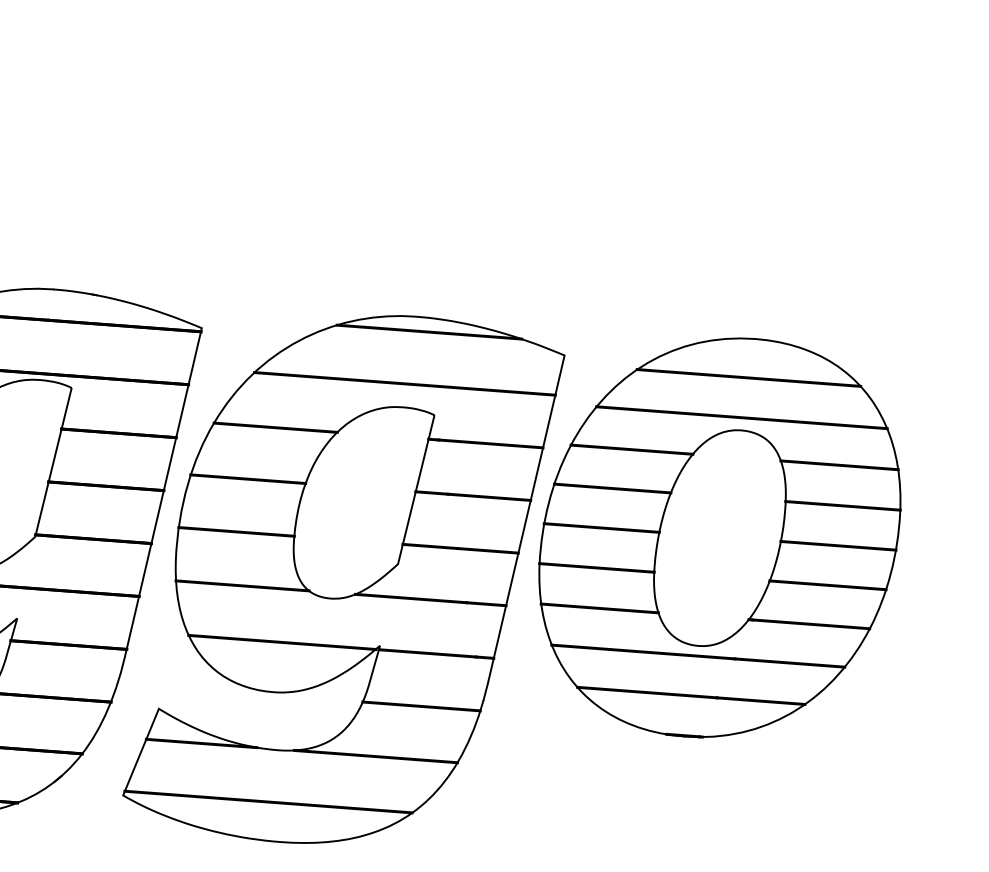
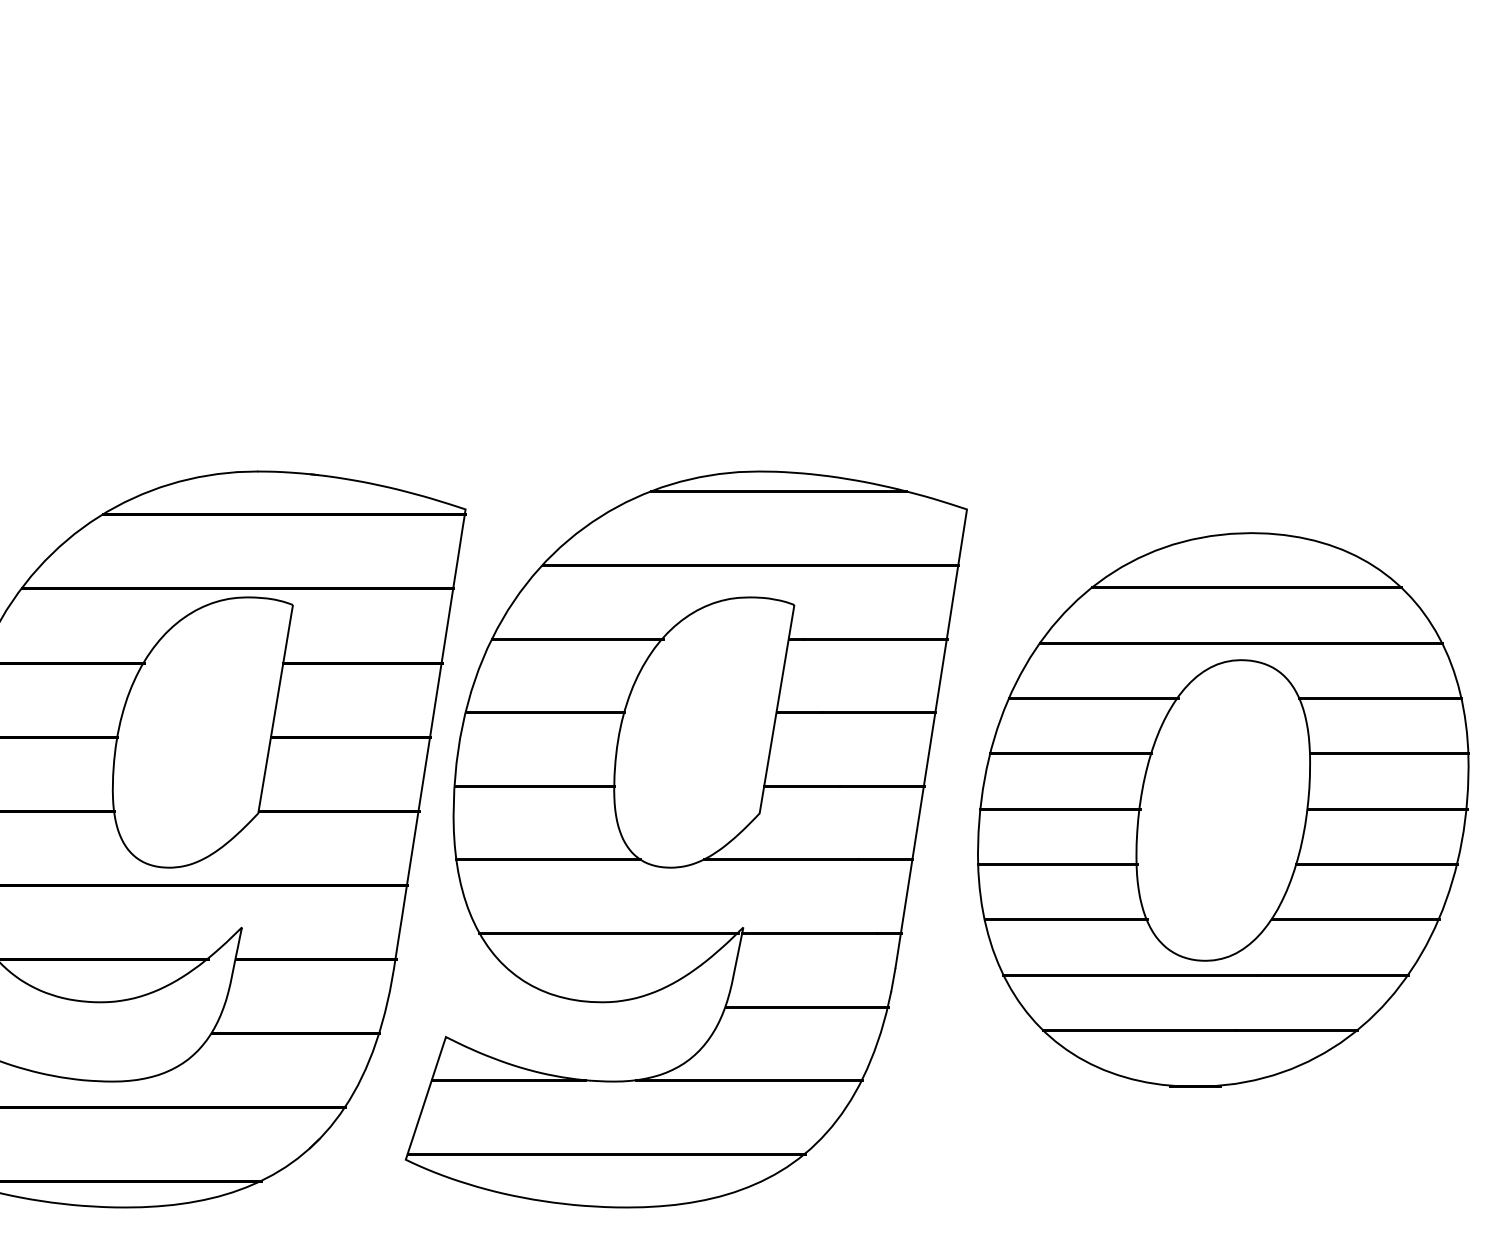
part: (720, 537) -> (1223, 809), moved

